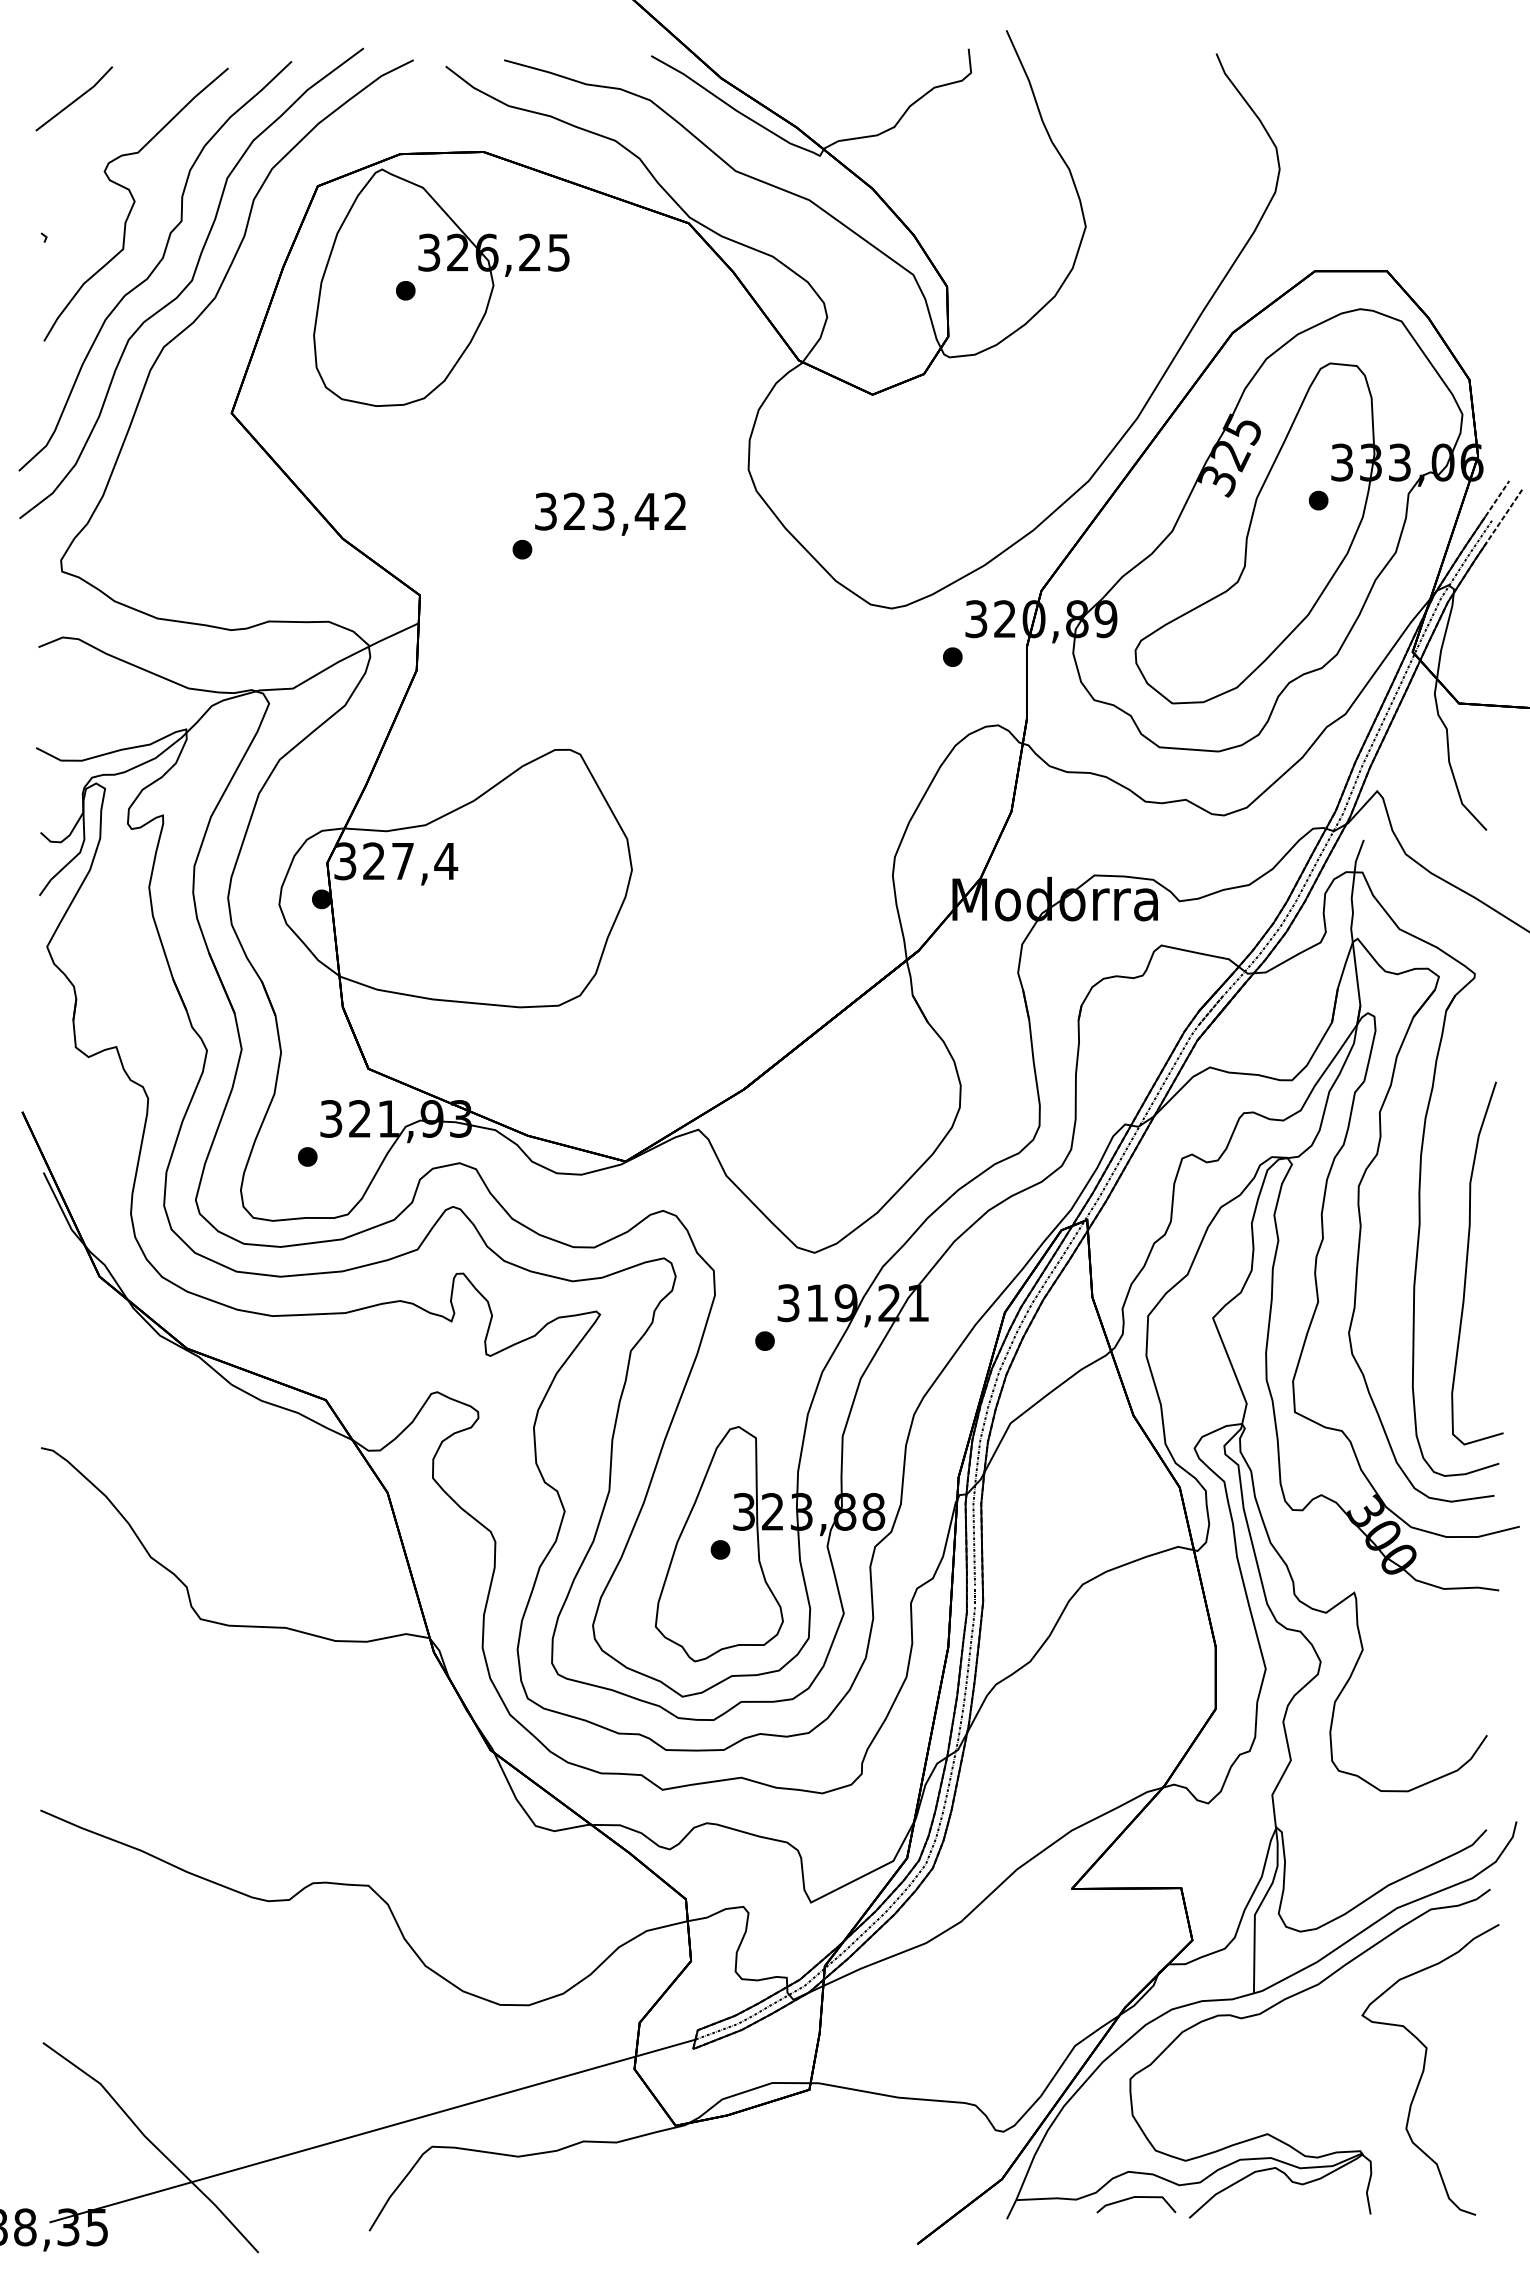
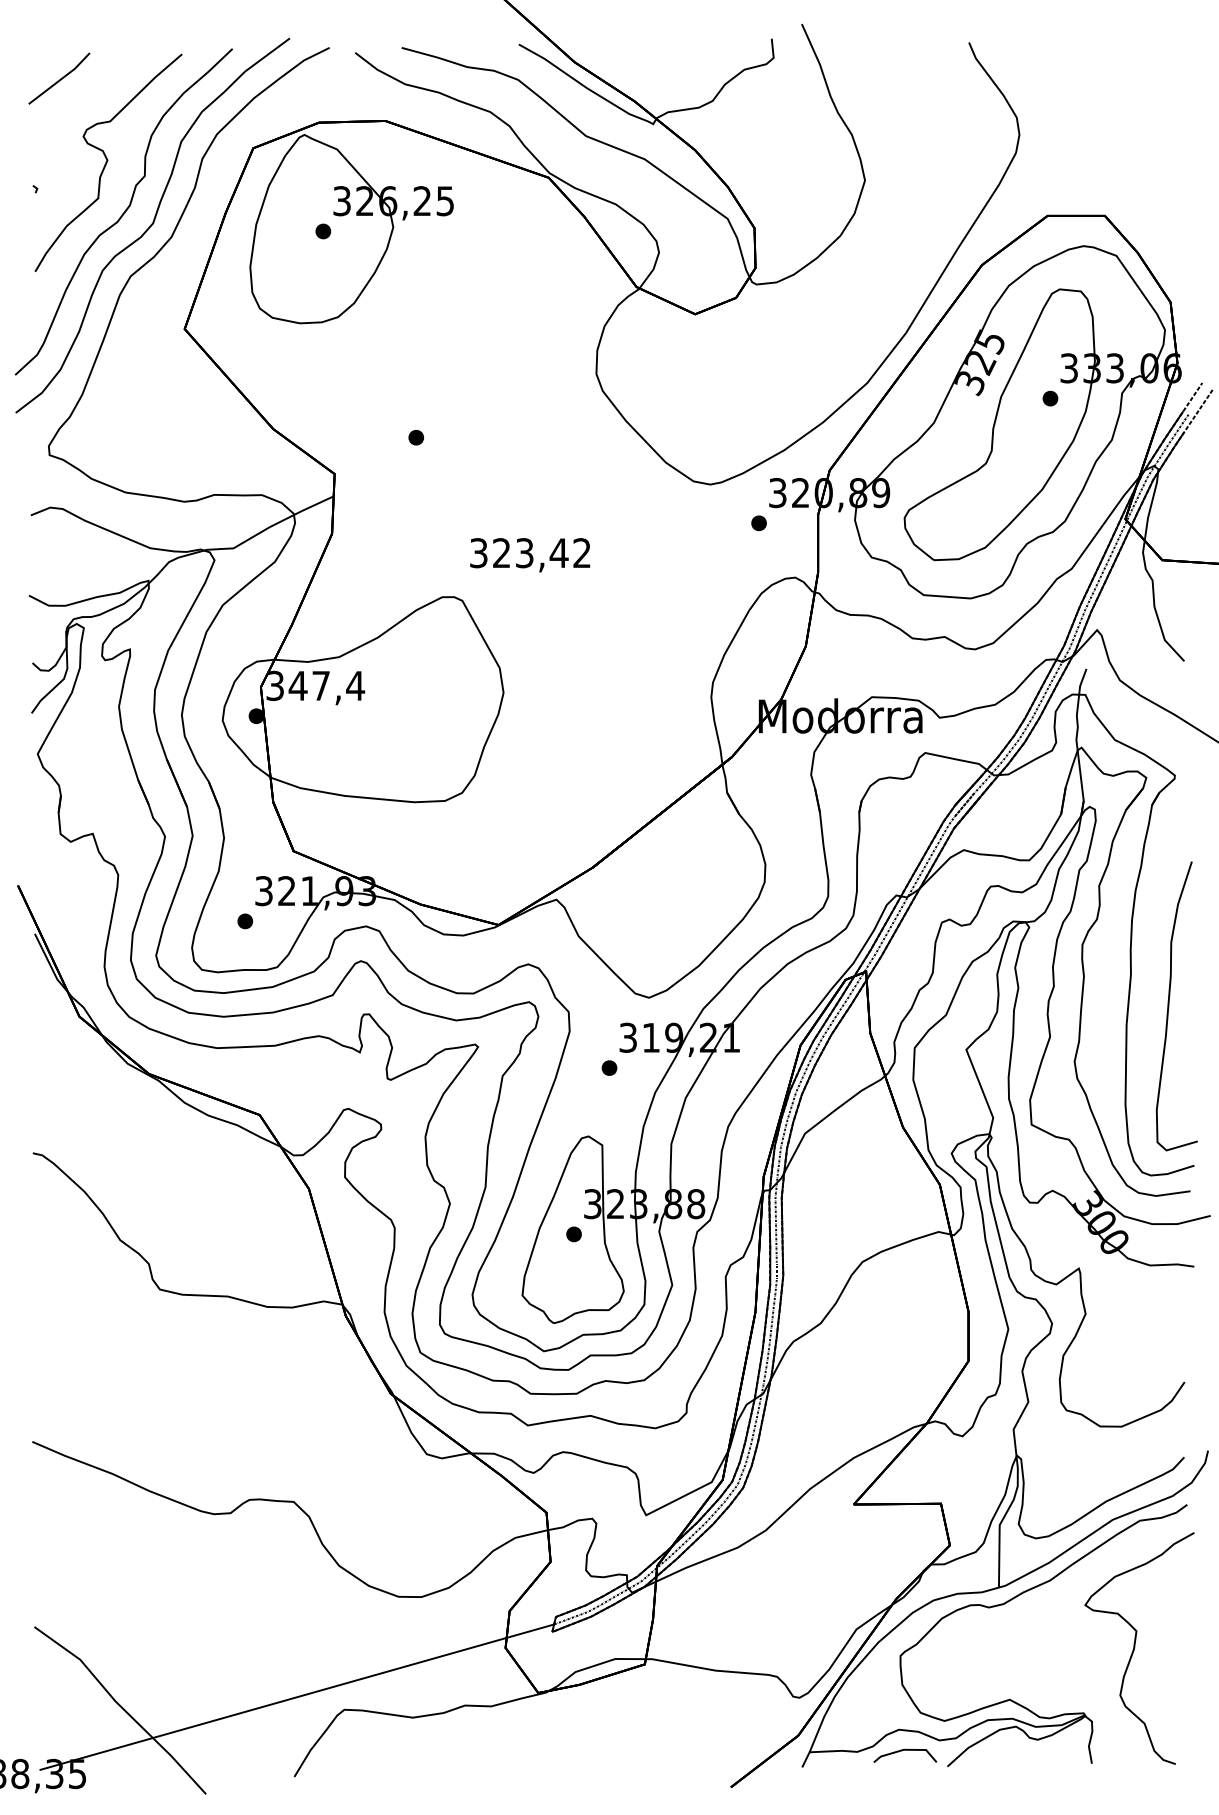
text: (610, 513) -> (530, 554), moved
text: (374, 860) -> (298, 685), 327,4 -> 347,4

